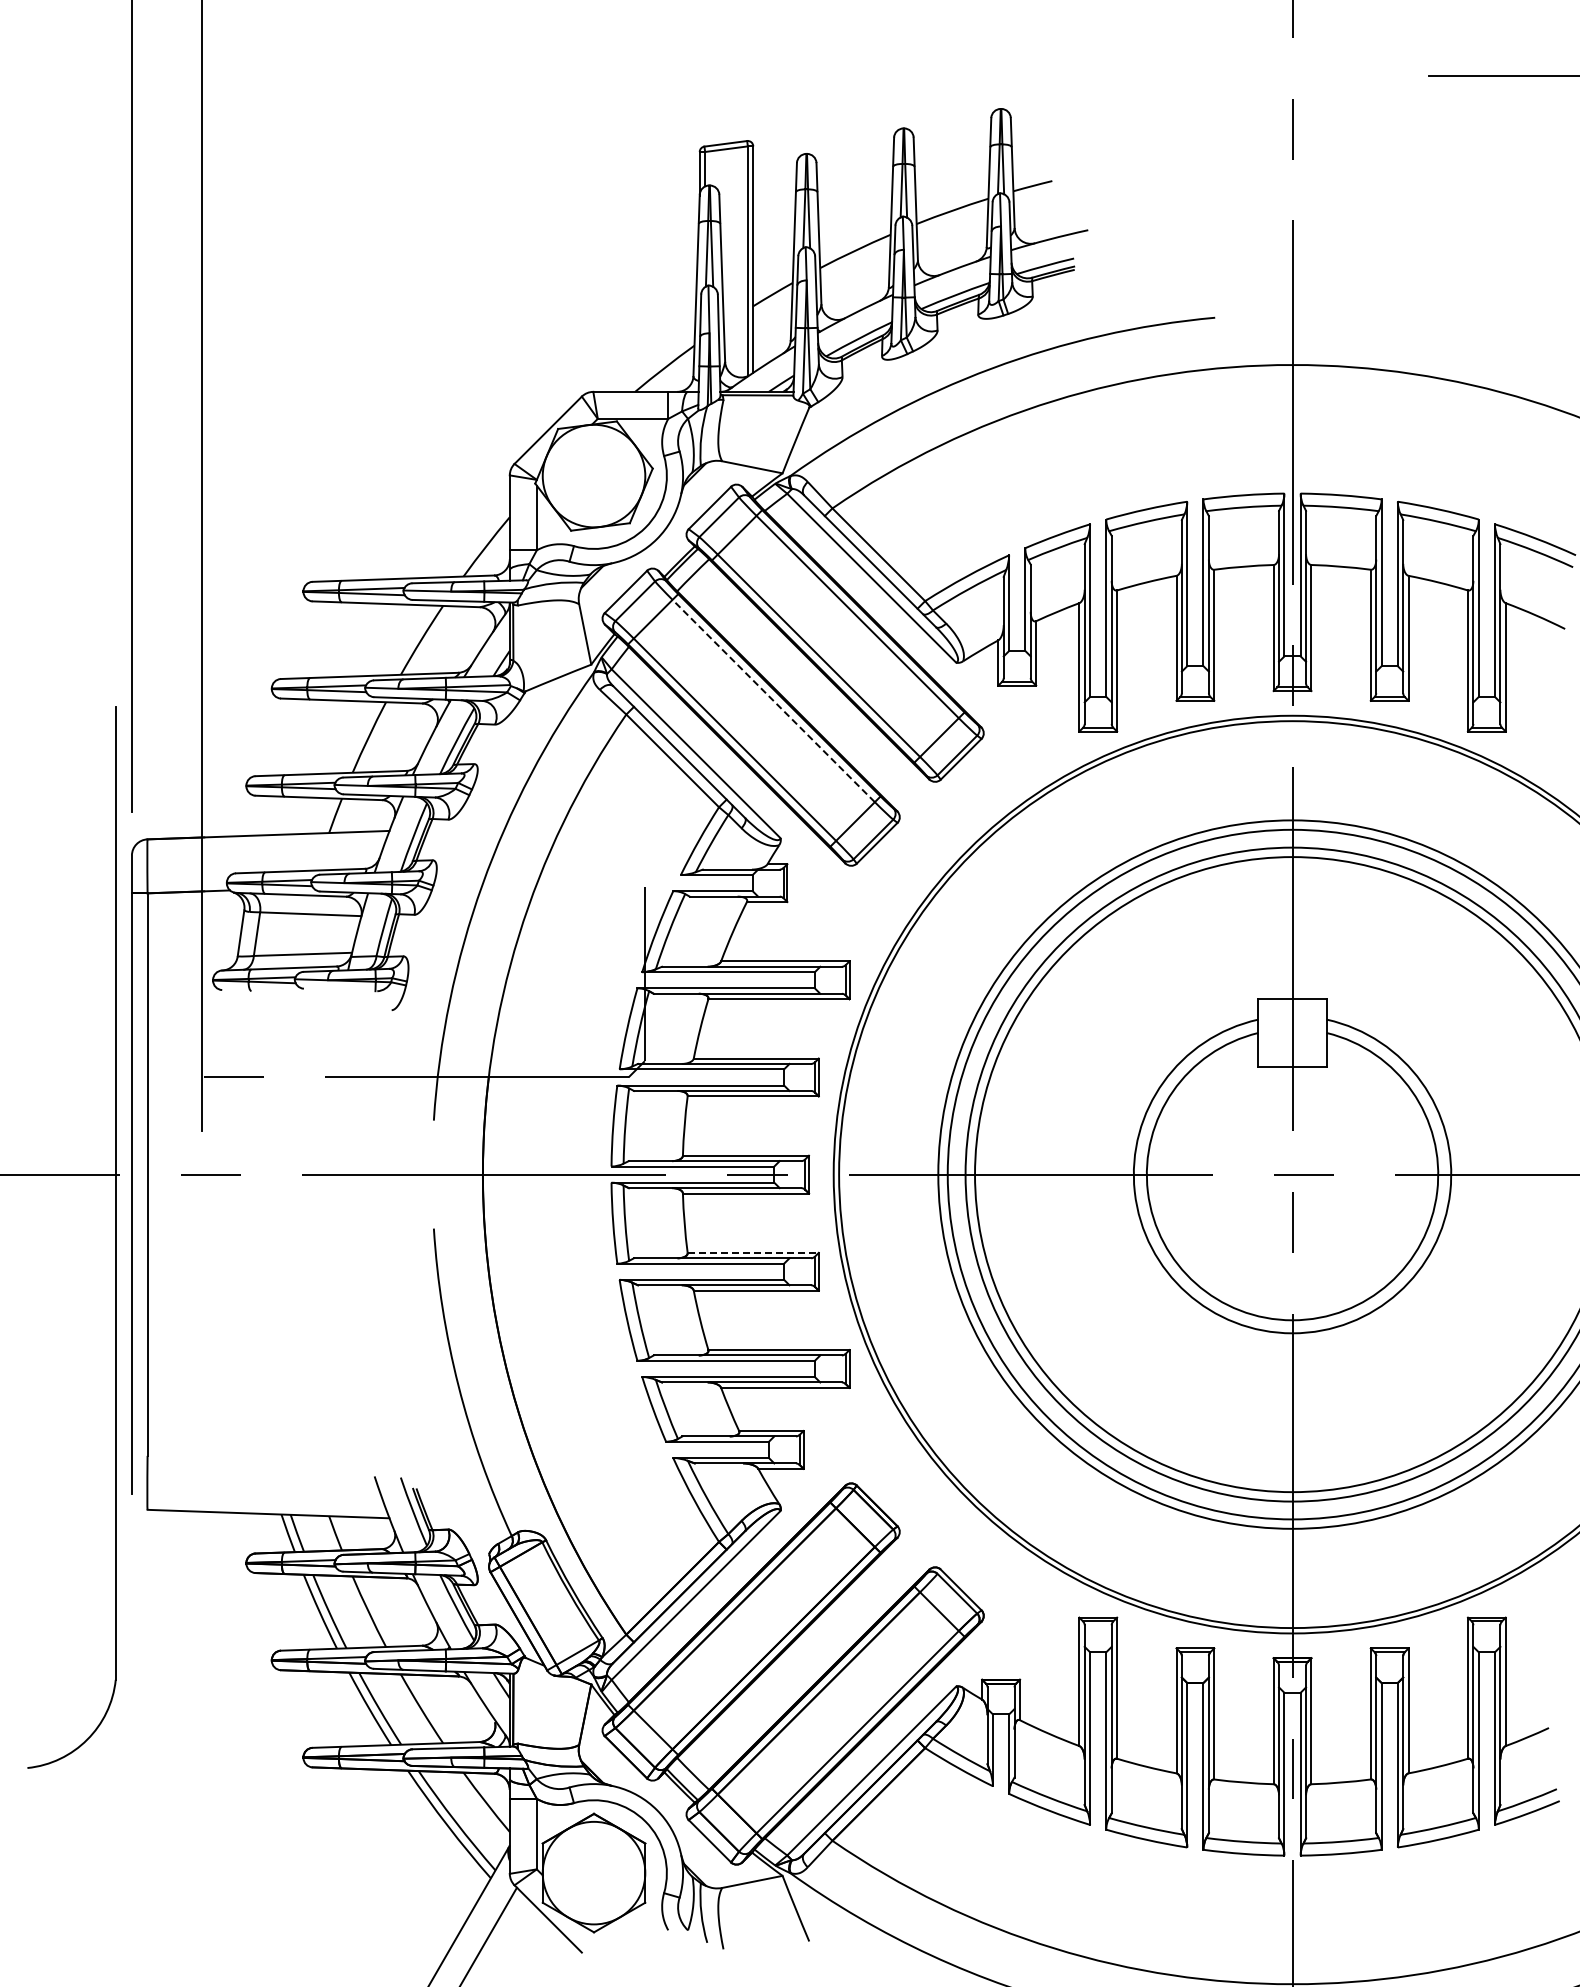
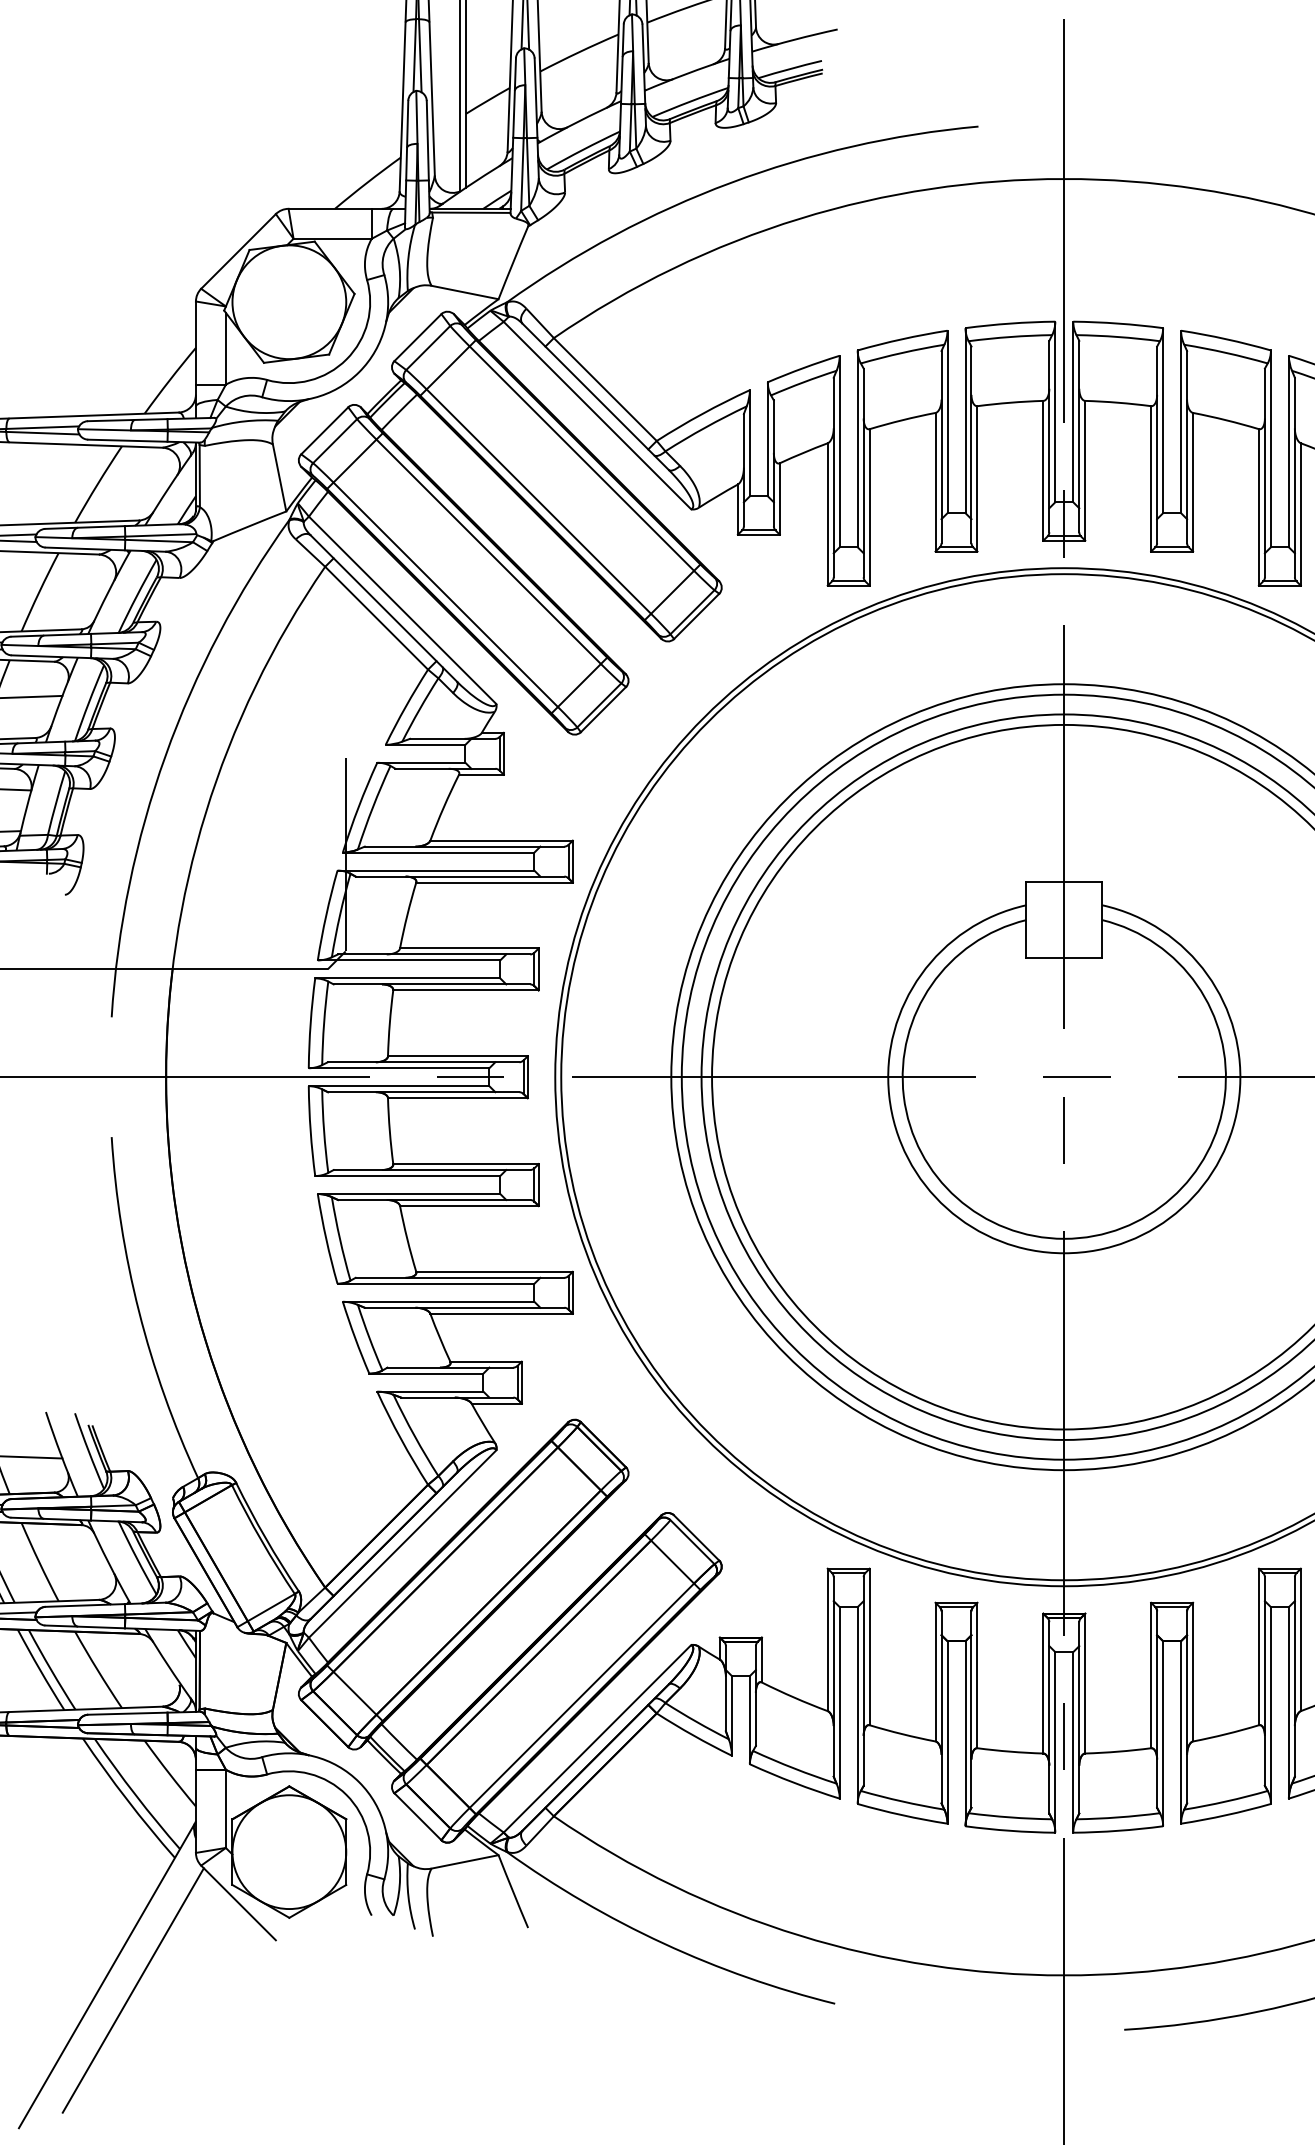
line: (773, 700) -> (488, 551), dashed -> solid
line: (753, 1252) -> (466, 1163), dashed -> solid

